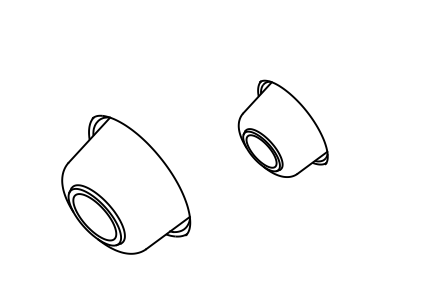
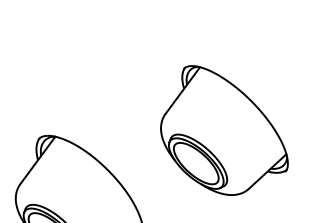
part: (282, 128) -> (221, 129), size x1.43

